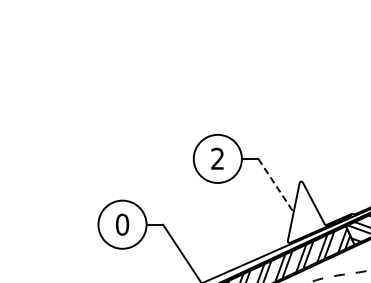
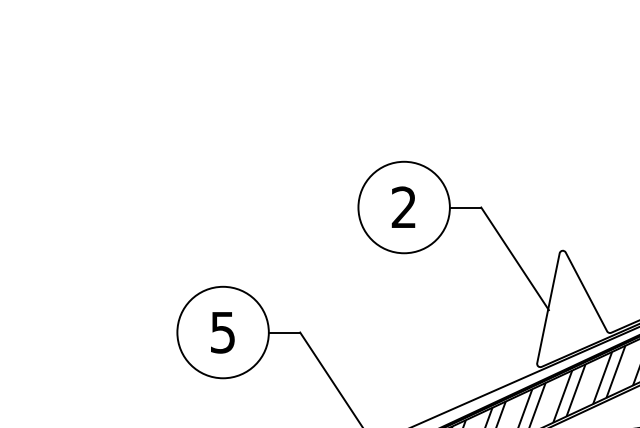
line: (276, 186) -> (515, 259), dashed -> solid
text: (122, 224) -> (223, 332), 0 -> 5

